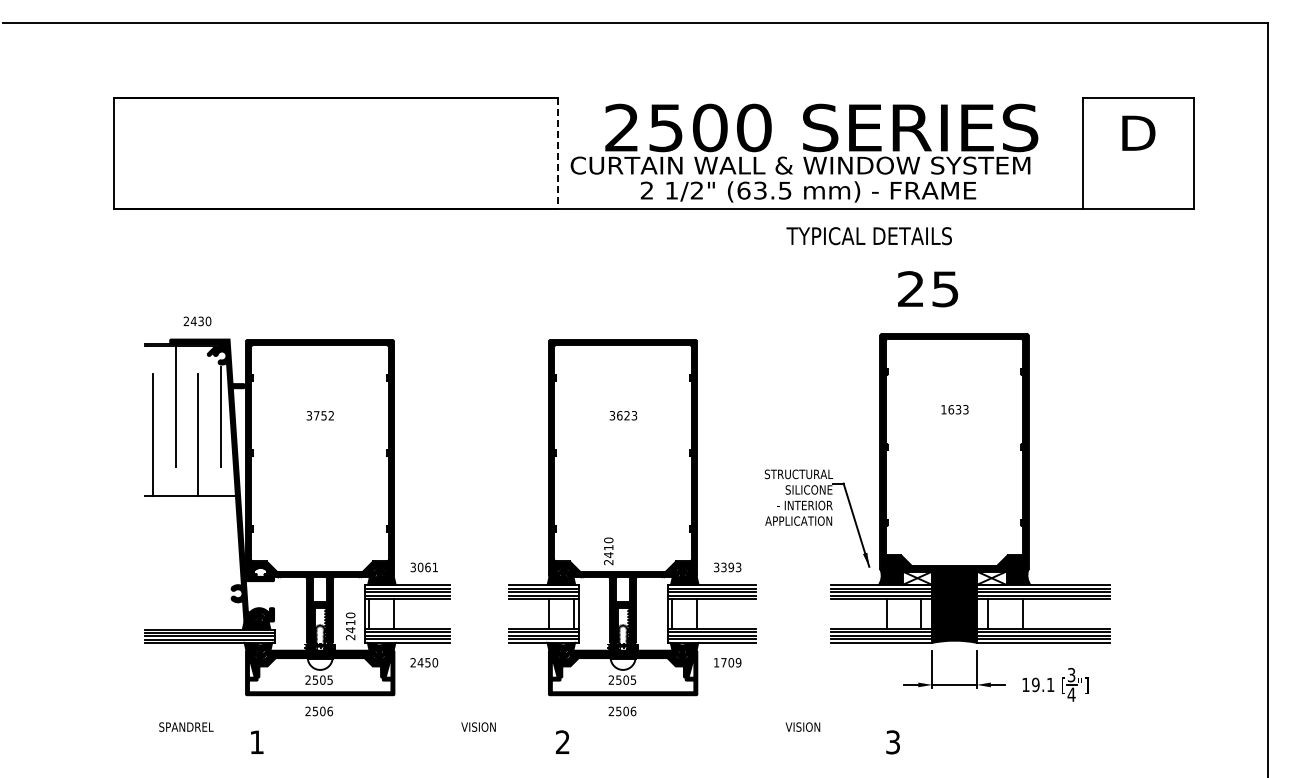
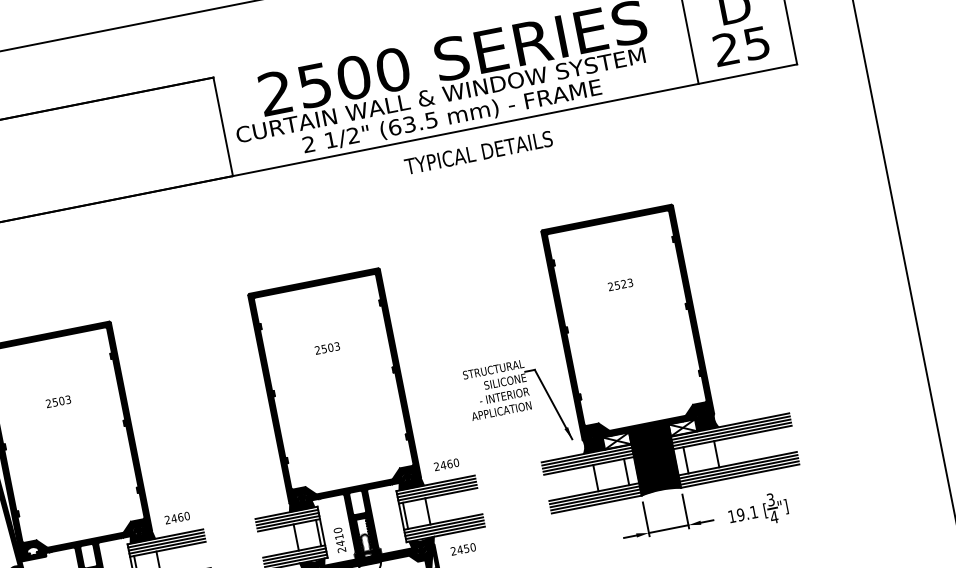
line: (557, 153) -> (222, 127), dashed -> solid
text: (868, 236) -> (478, 153), moved
text: (928, 289) -> (741, 46), moved
text: (951, 409) -> (617, 285), 1633 -> 2523
text: (320, 415) -> (58, 401), 3752 -> 2503
text: (619, 415) -> (323, 348), 3623 -> 2503
text: (608, 551) -> (339, 540), moved
text: (424, 567) -> (177, 518), 3061 -> 2460
text: (727, 567) -> (446, 464), 3393 -> 2460
text: (727, 662) -> (463, 549), 1709 -> 2450

